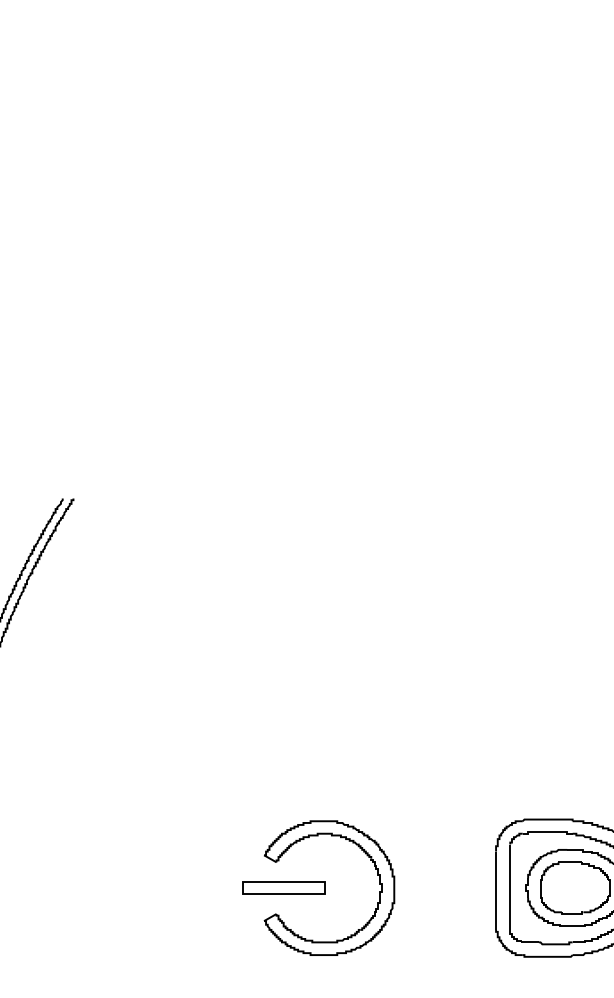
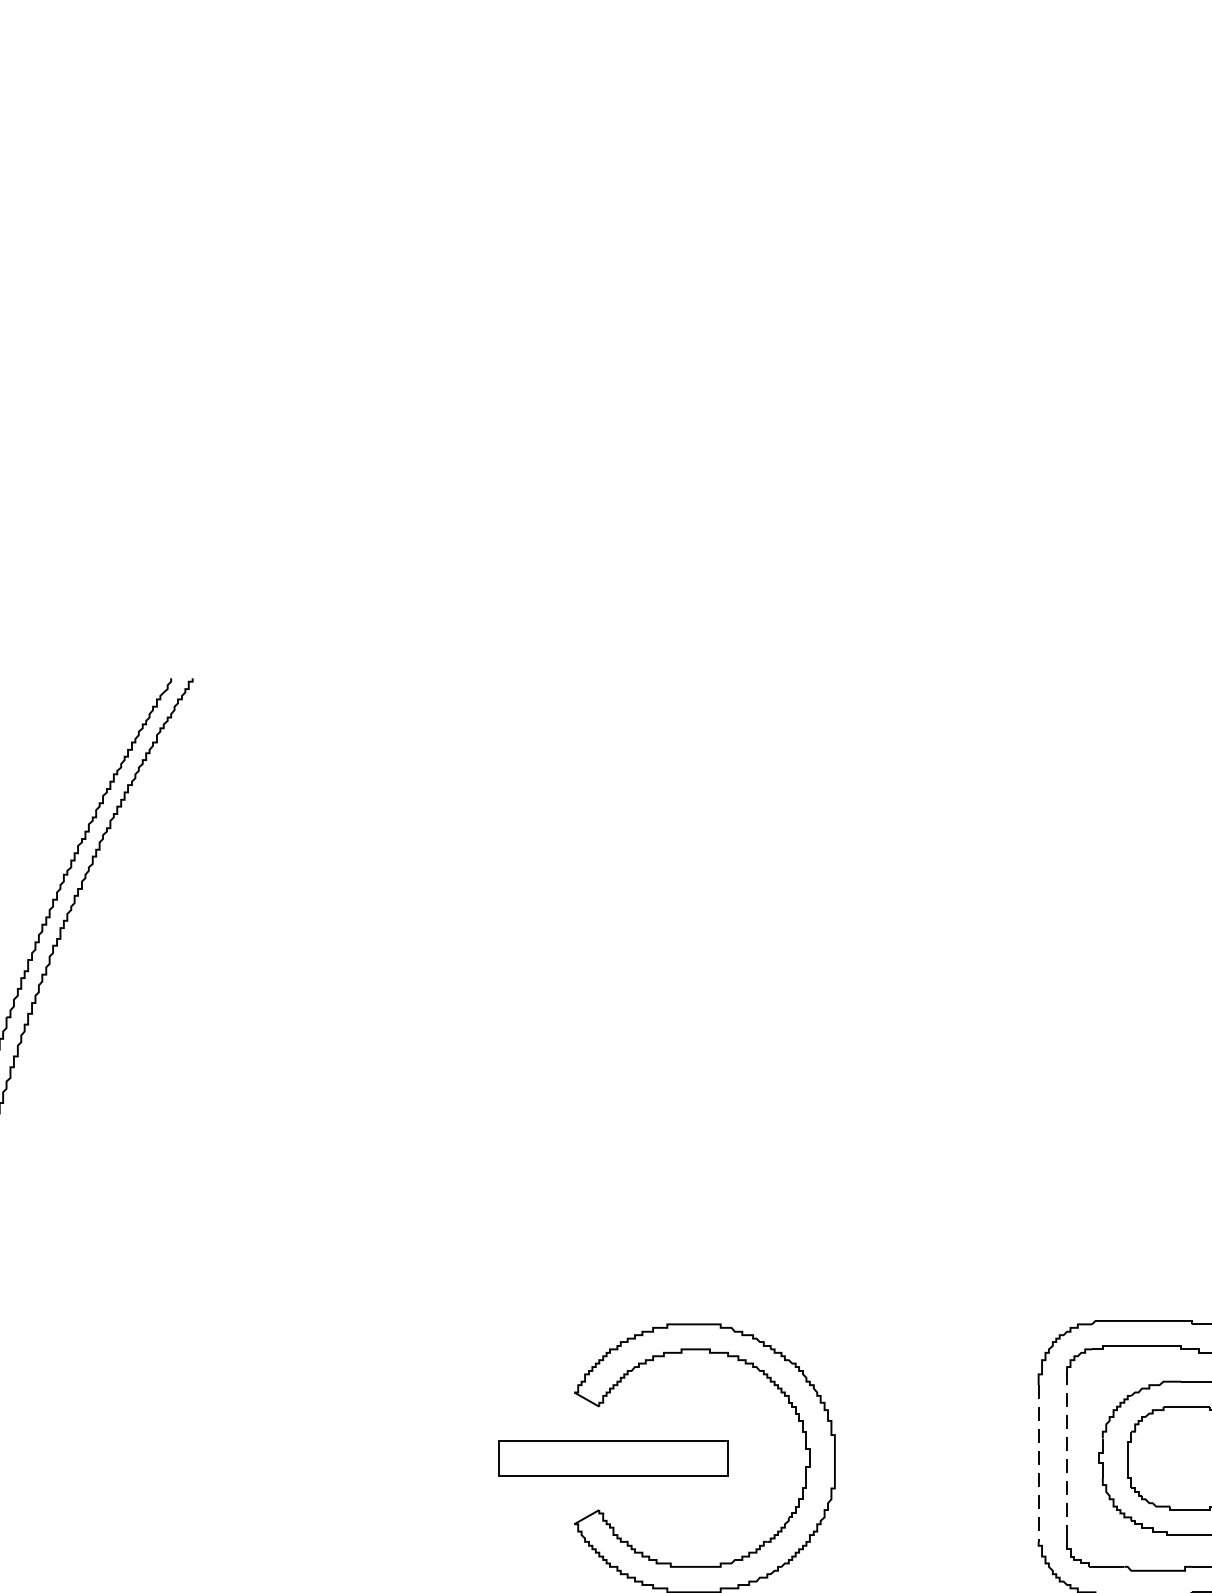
line: (510, 886) -> (1067, 1454), solid -> dashed
part: (283, 887) -> (613, 1456), size x1.4
line: (496, 891) -> (1039, 1465), solid -> dashed

